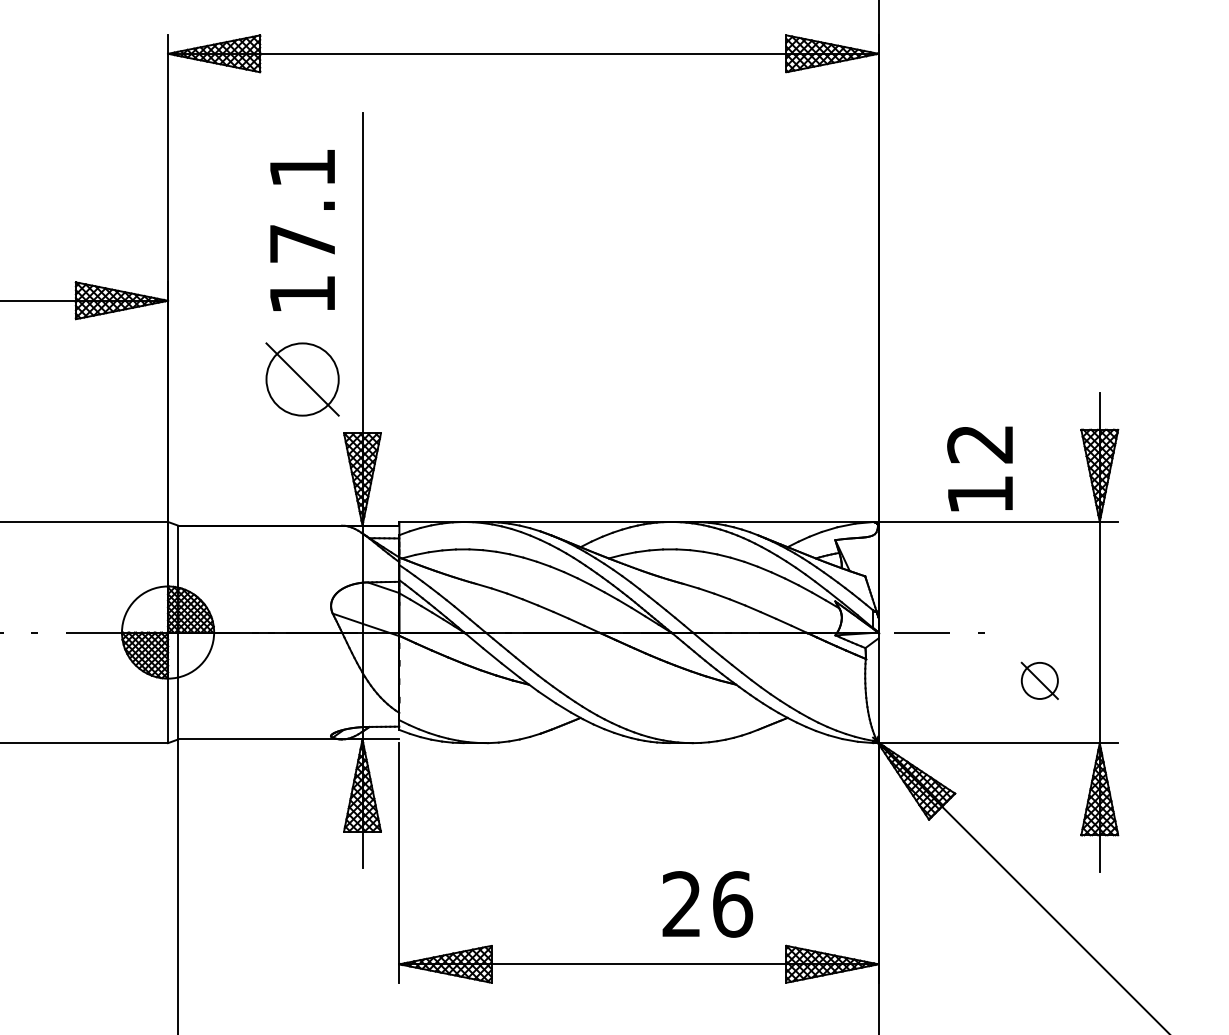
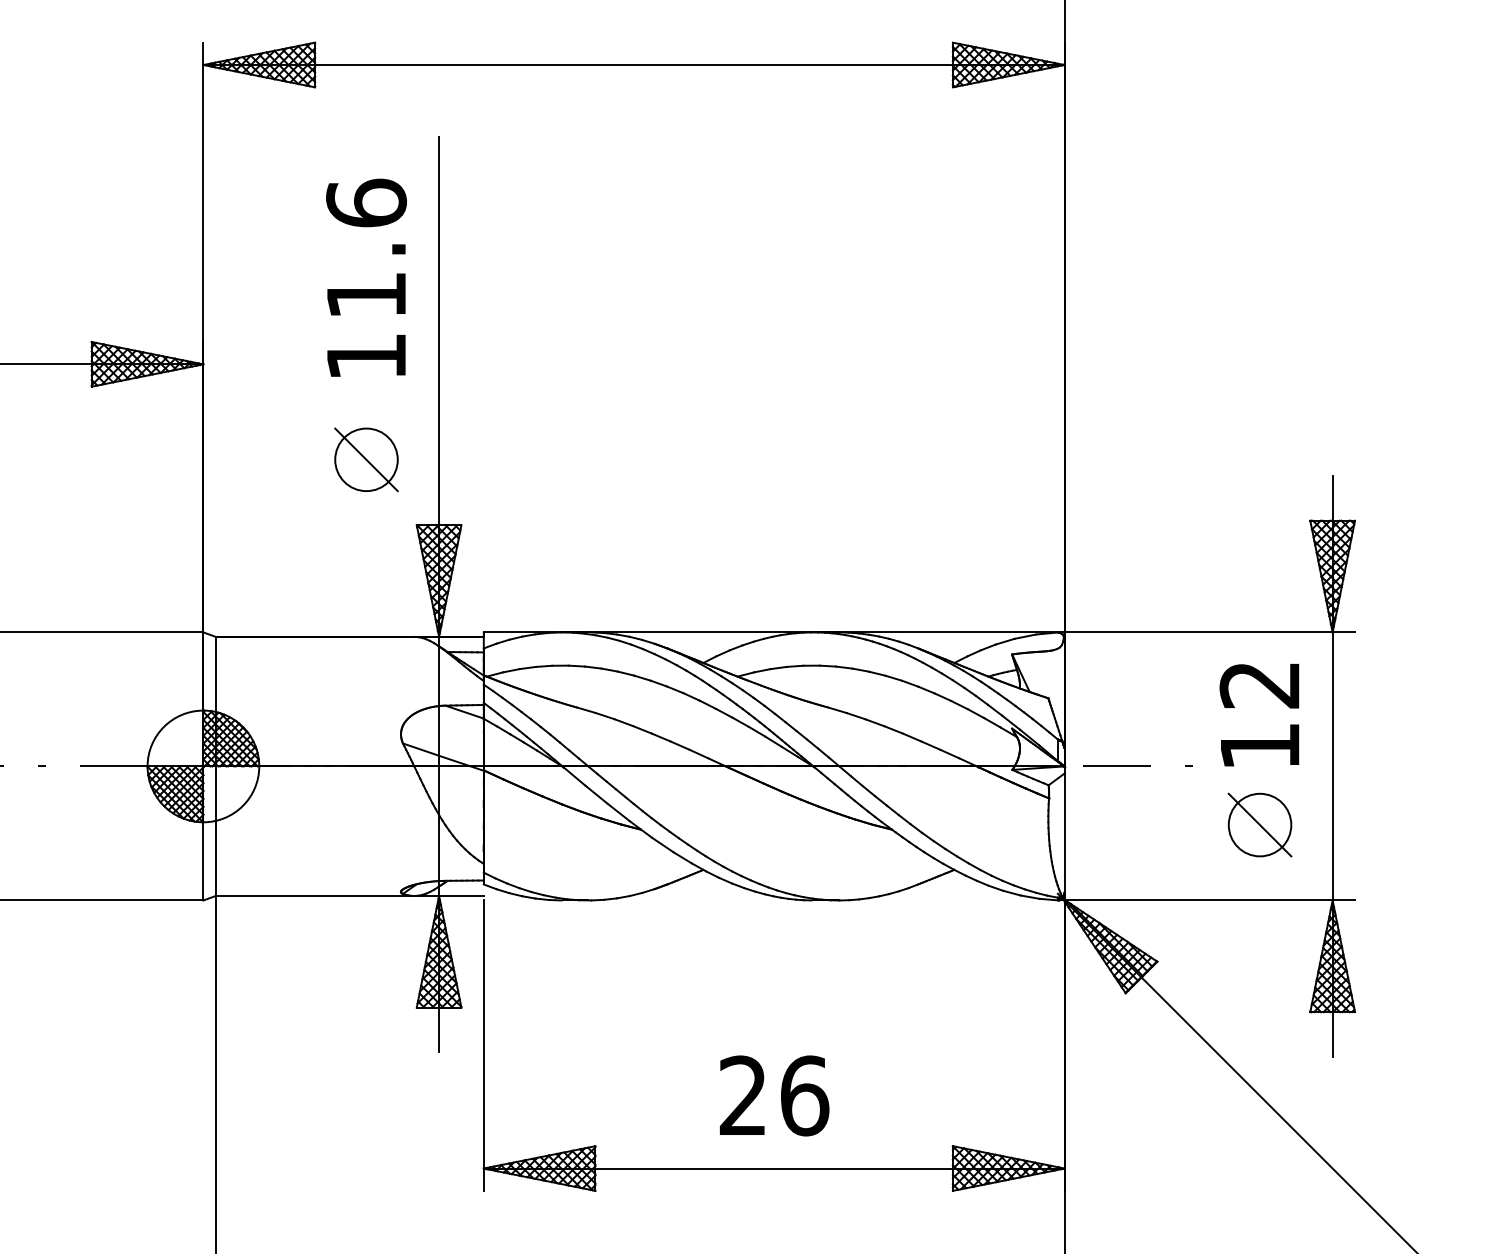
text: (302, 205) -> (366, 248), 17.1 -> 11.6
part: (302, 379) -> (366, 459), size x0.71
text: (980, 469) -> (1259, 715), moved
part: (1039, 680) -> (1259, 824), size x1.43
text: (707, 904) -> (774, 1095), moved

